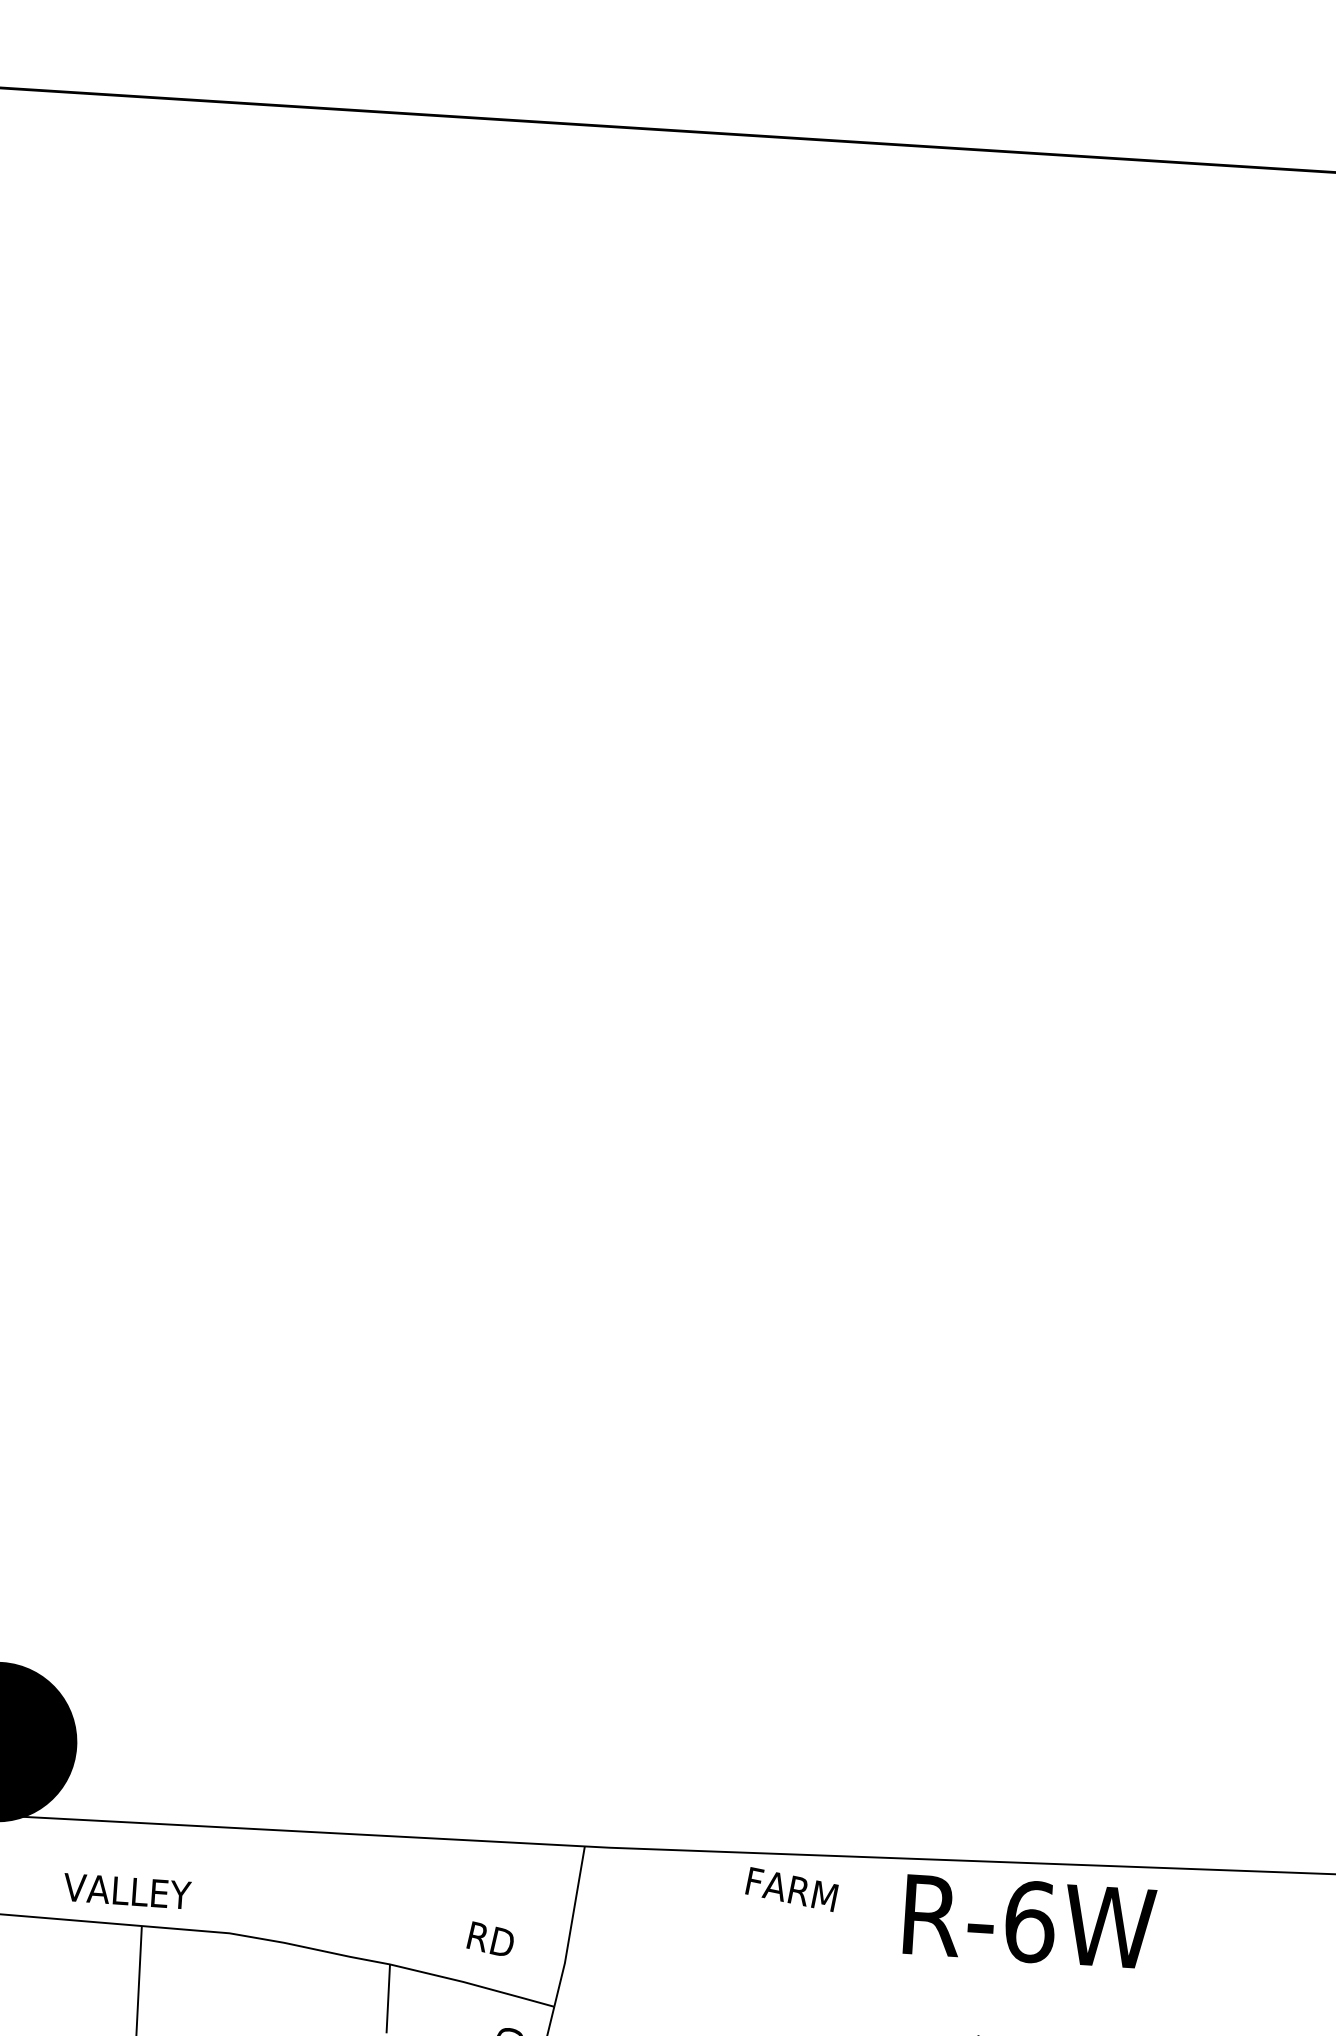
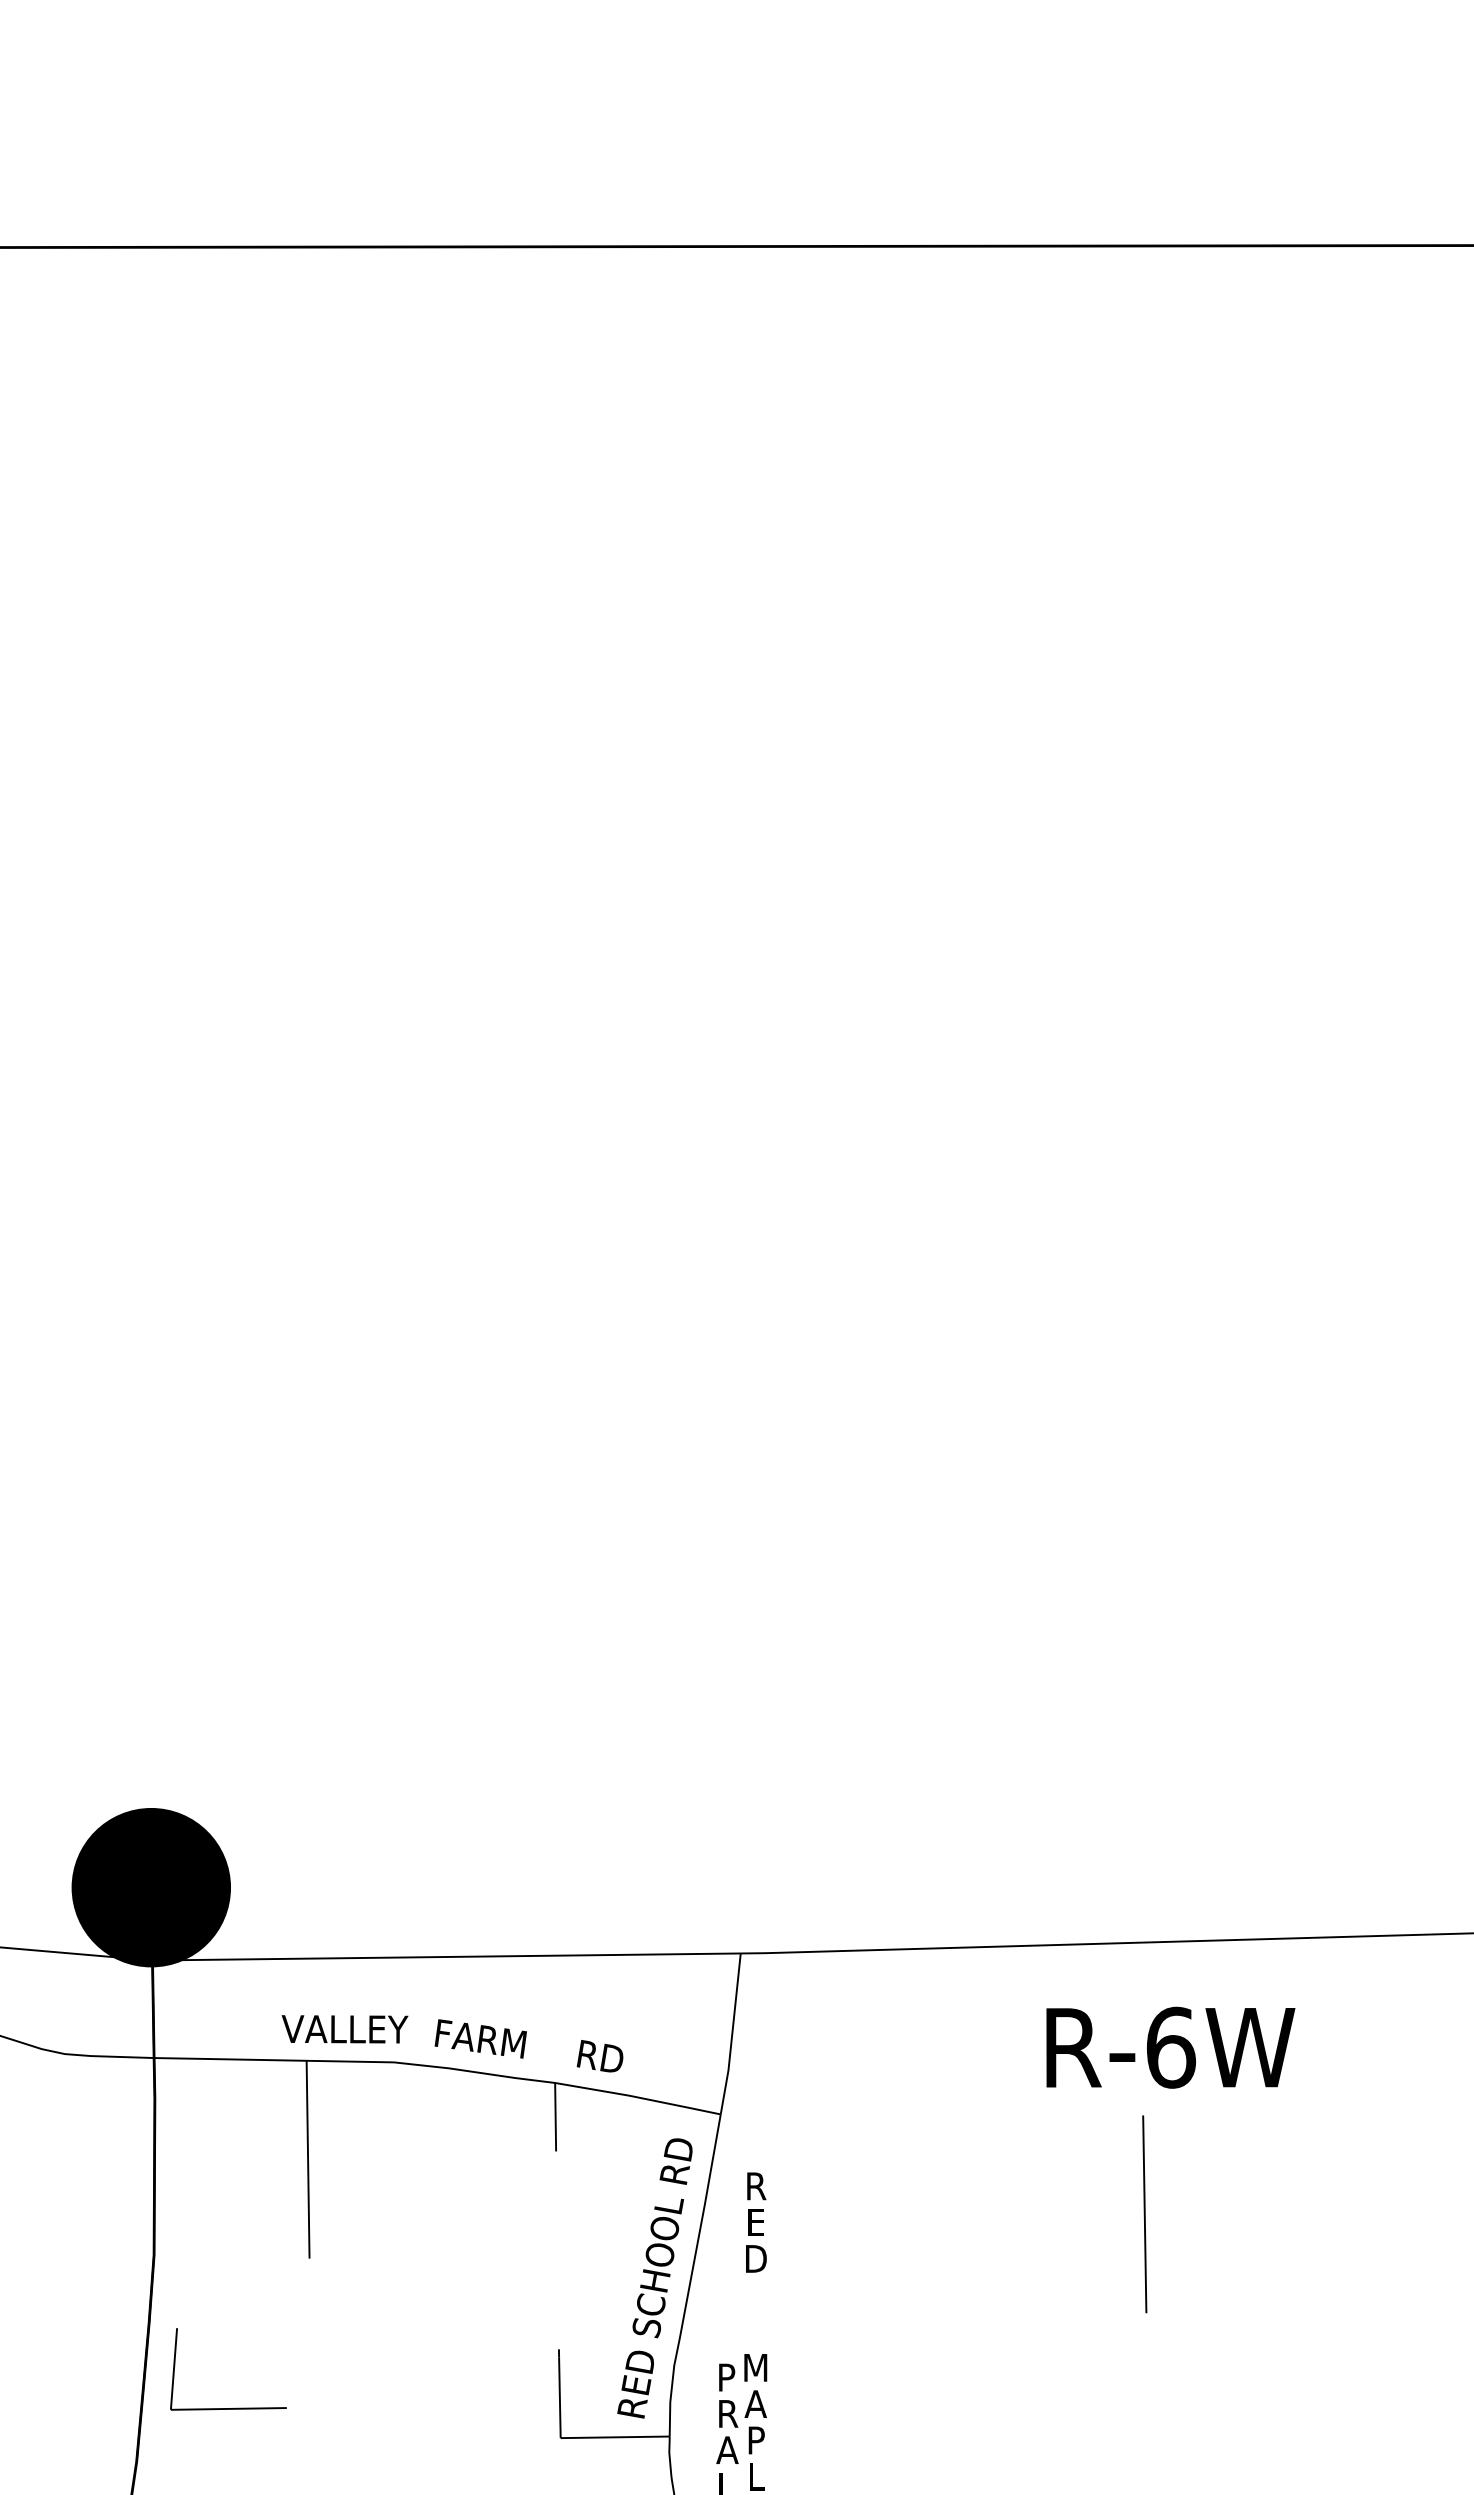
text: (791, 1889) -> (480, 2038), moved
text: (126, 1891) -> (344, 2029), moved
text: (1029, 1921) -> (1170, 2047), moved
text: (489, 1939) -> (599, 2056), moved

